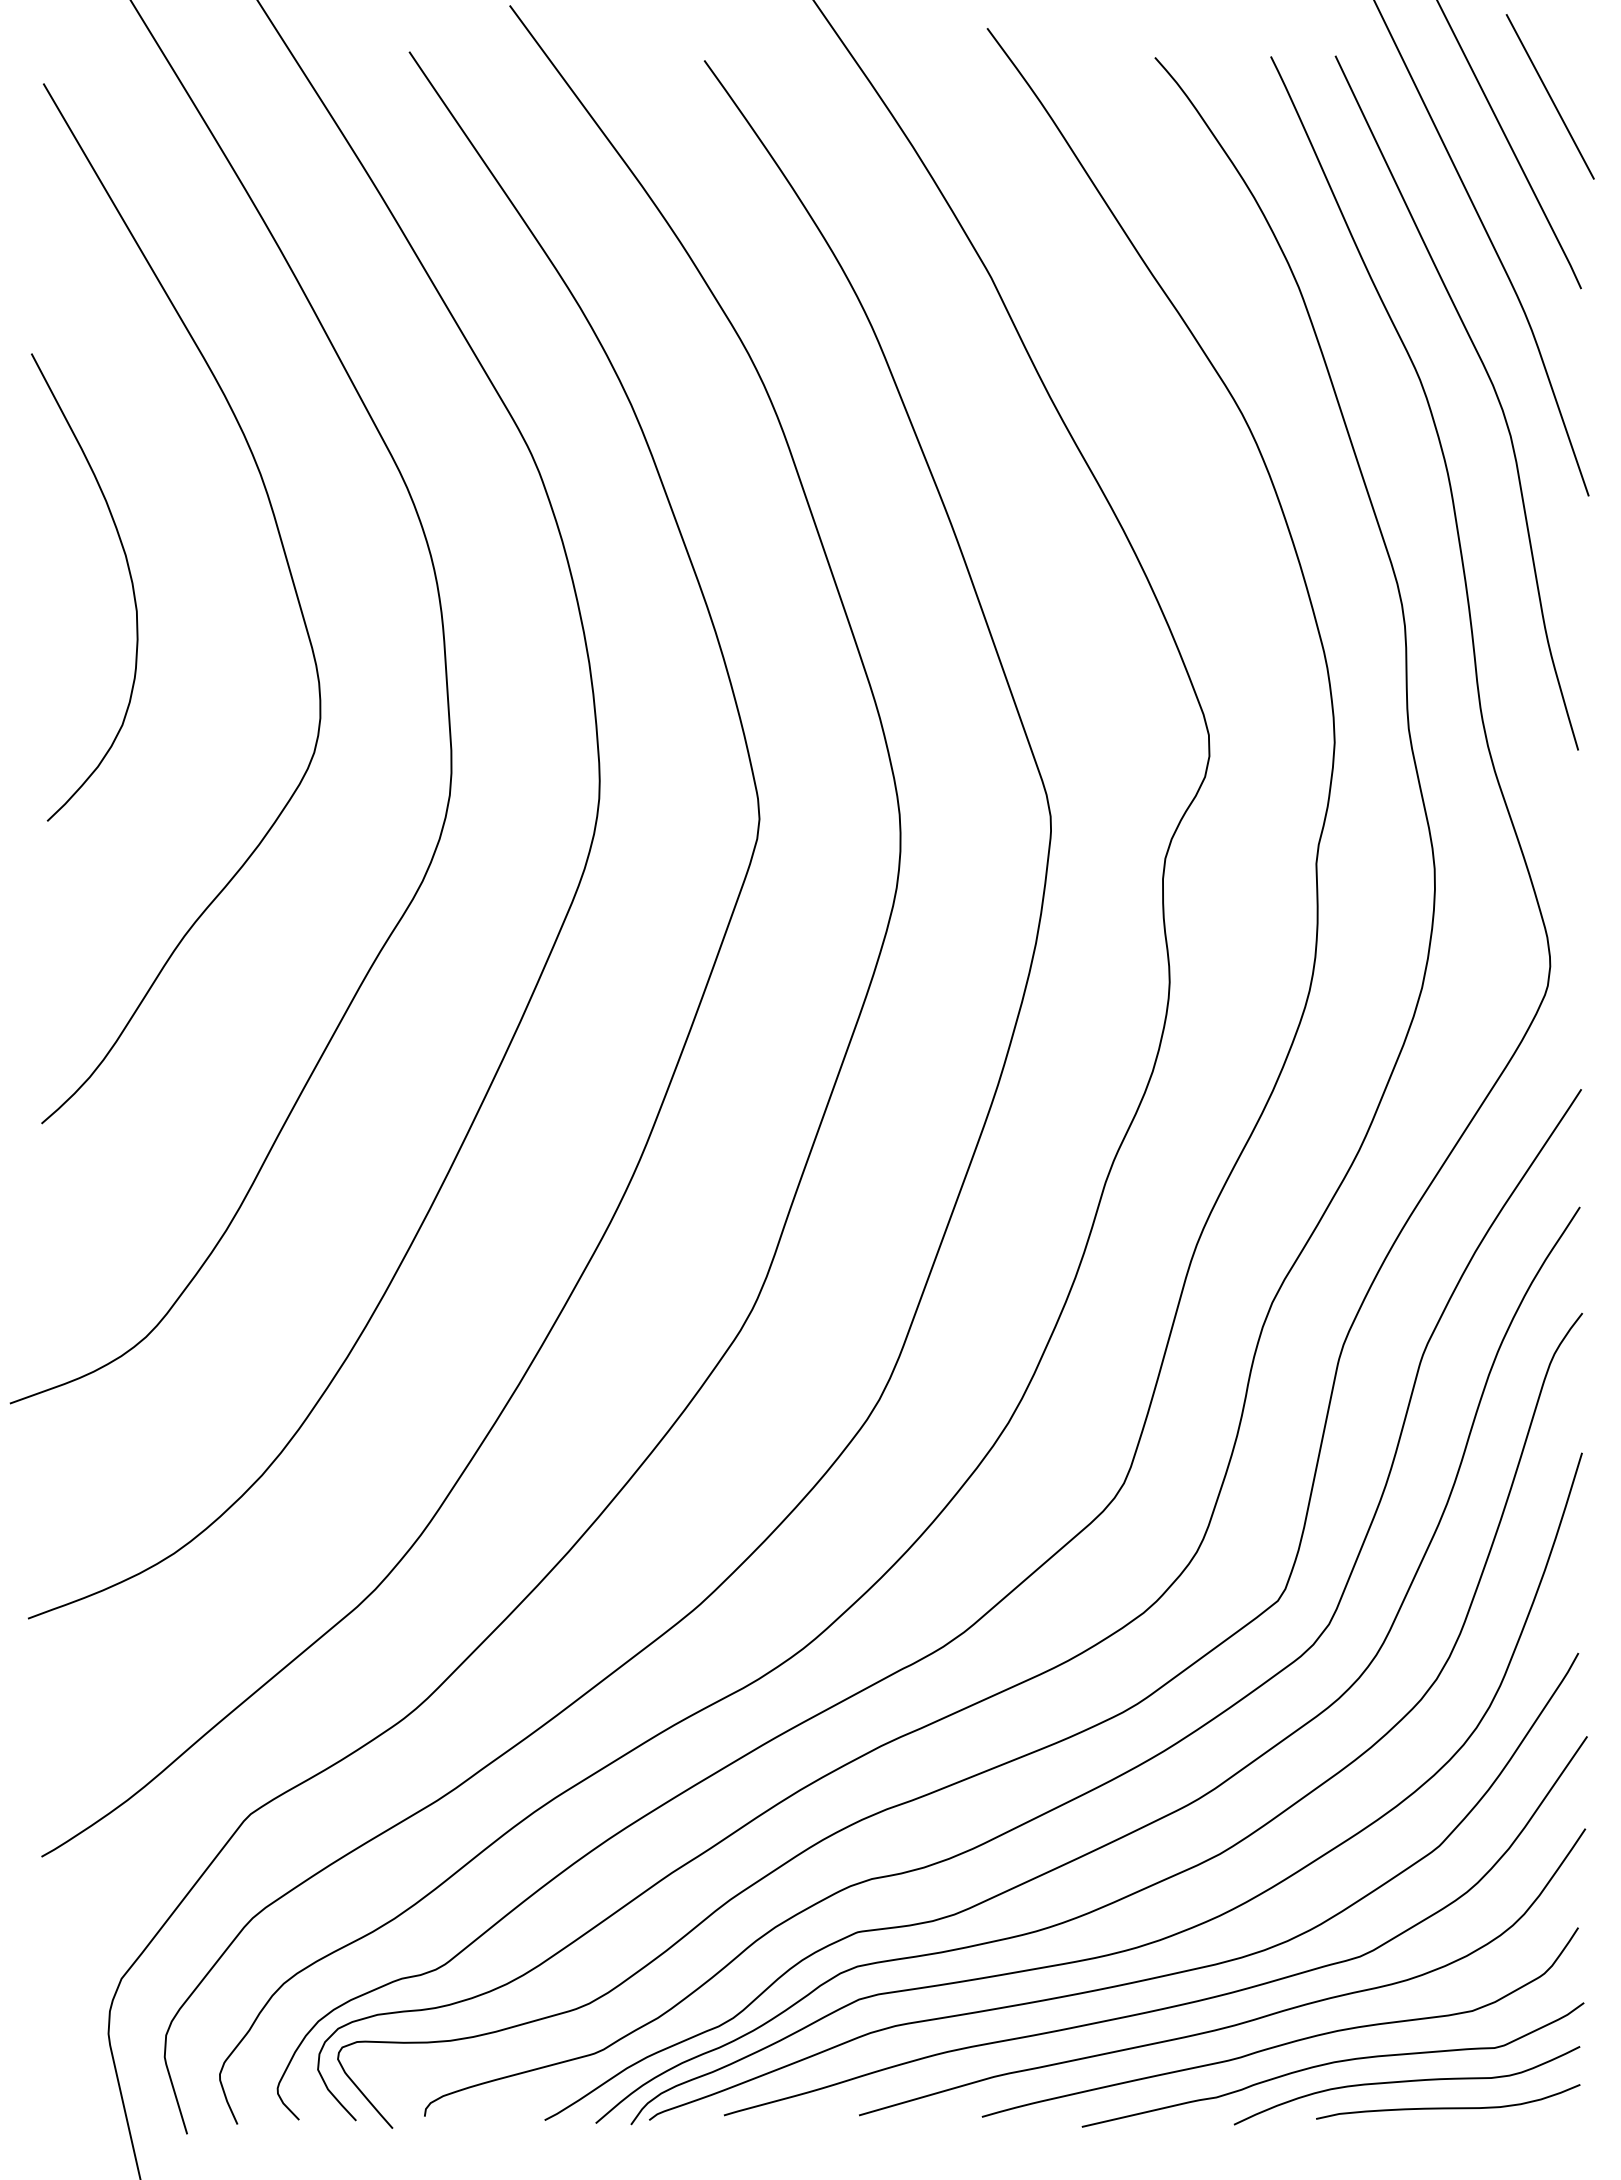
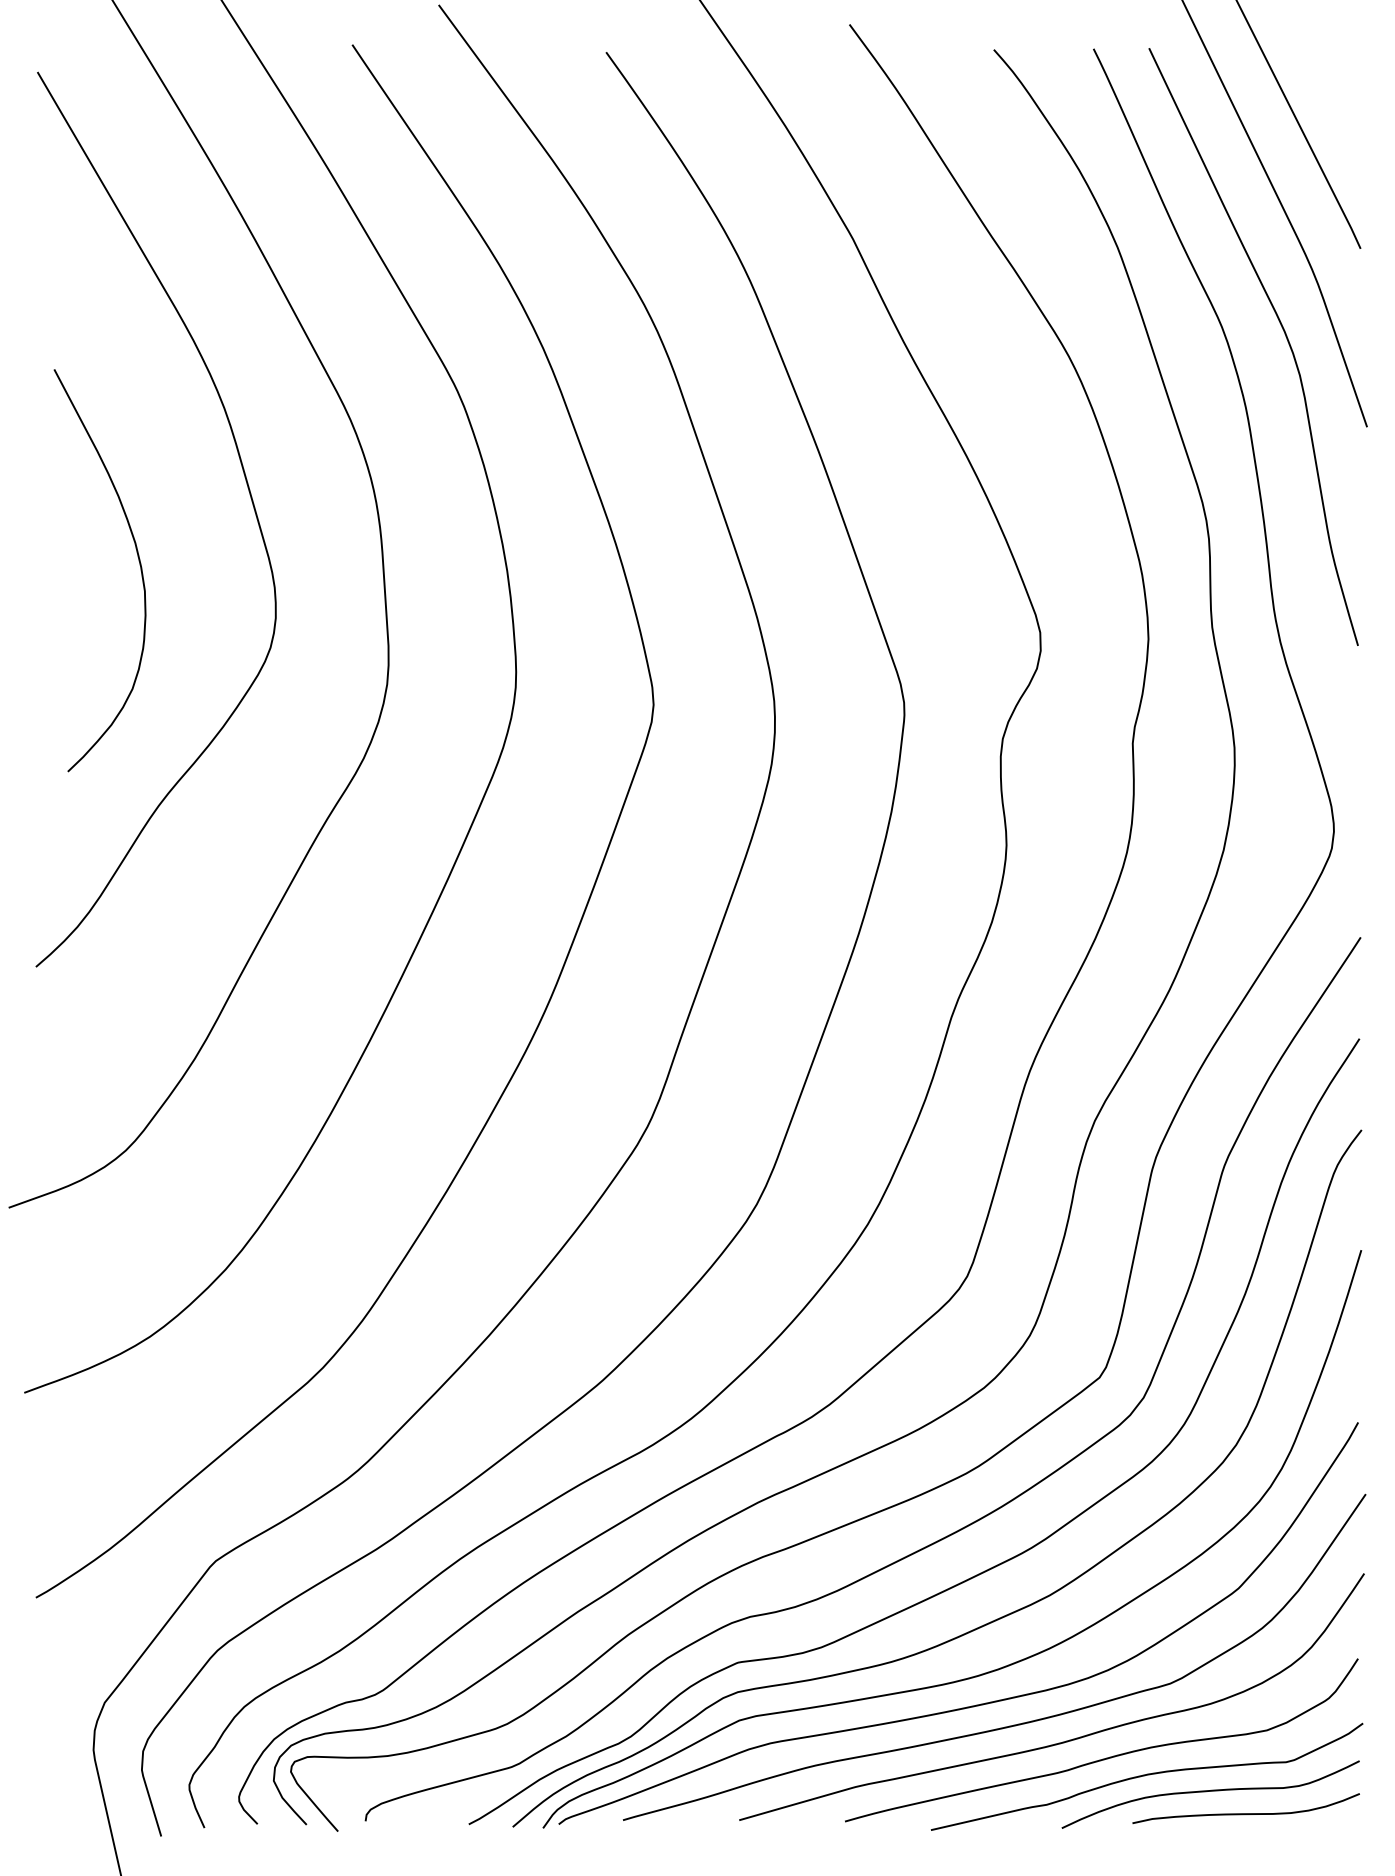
line: (1549, 96) -> (1333, 83), removed
curve: (129, 576) -> (138, 561), moved

